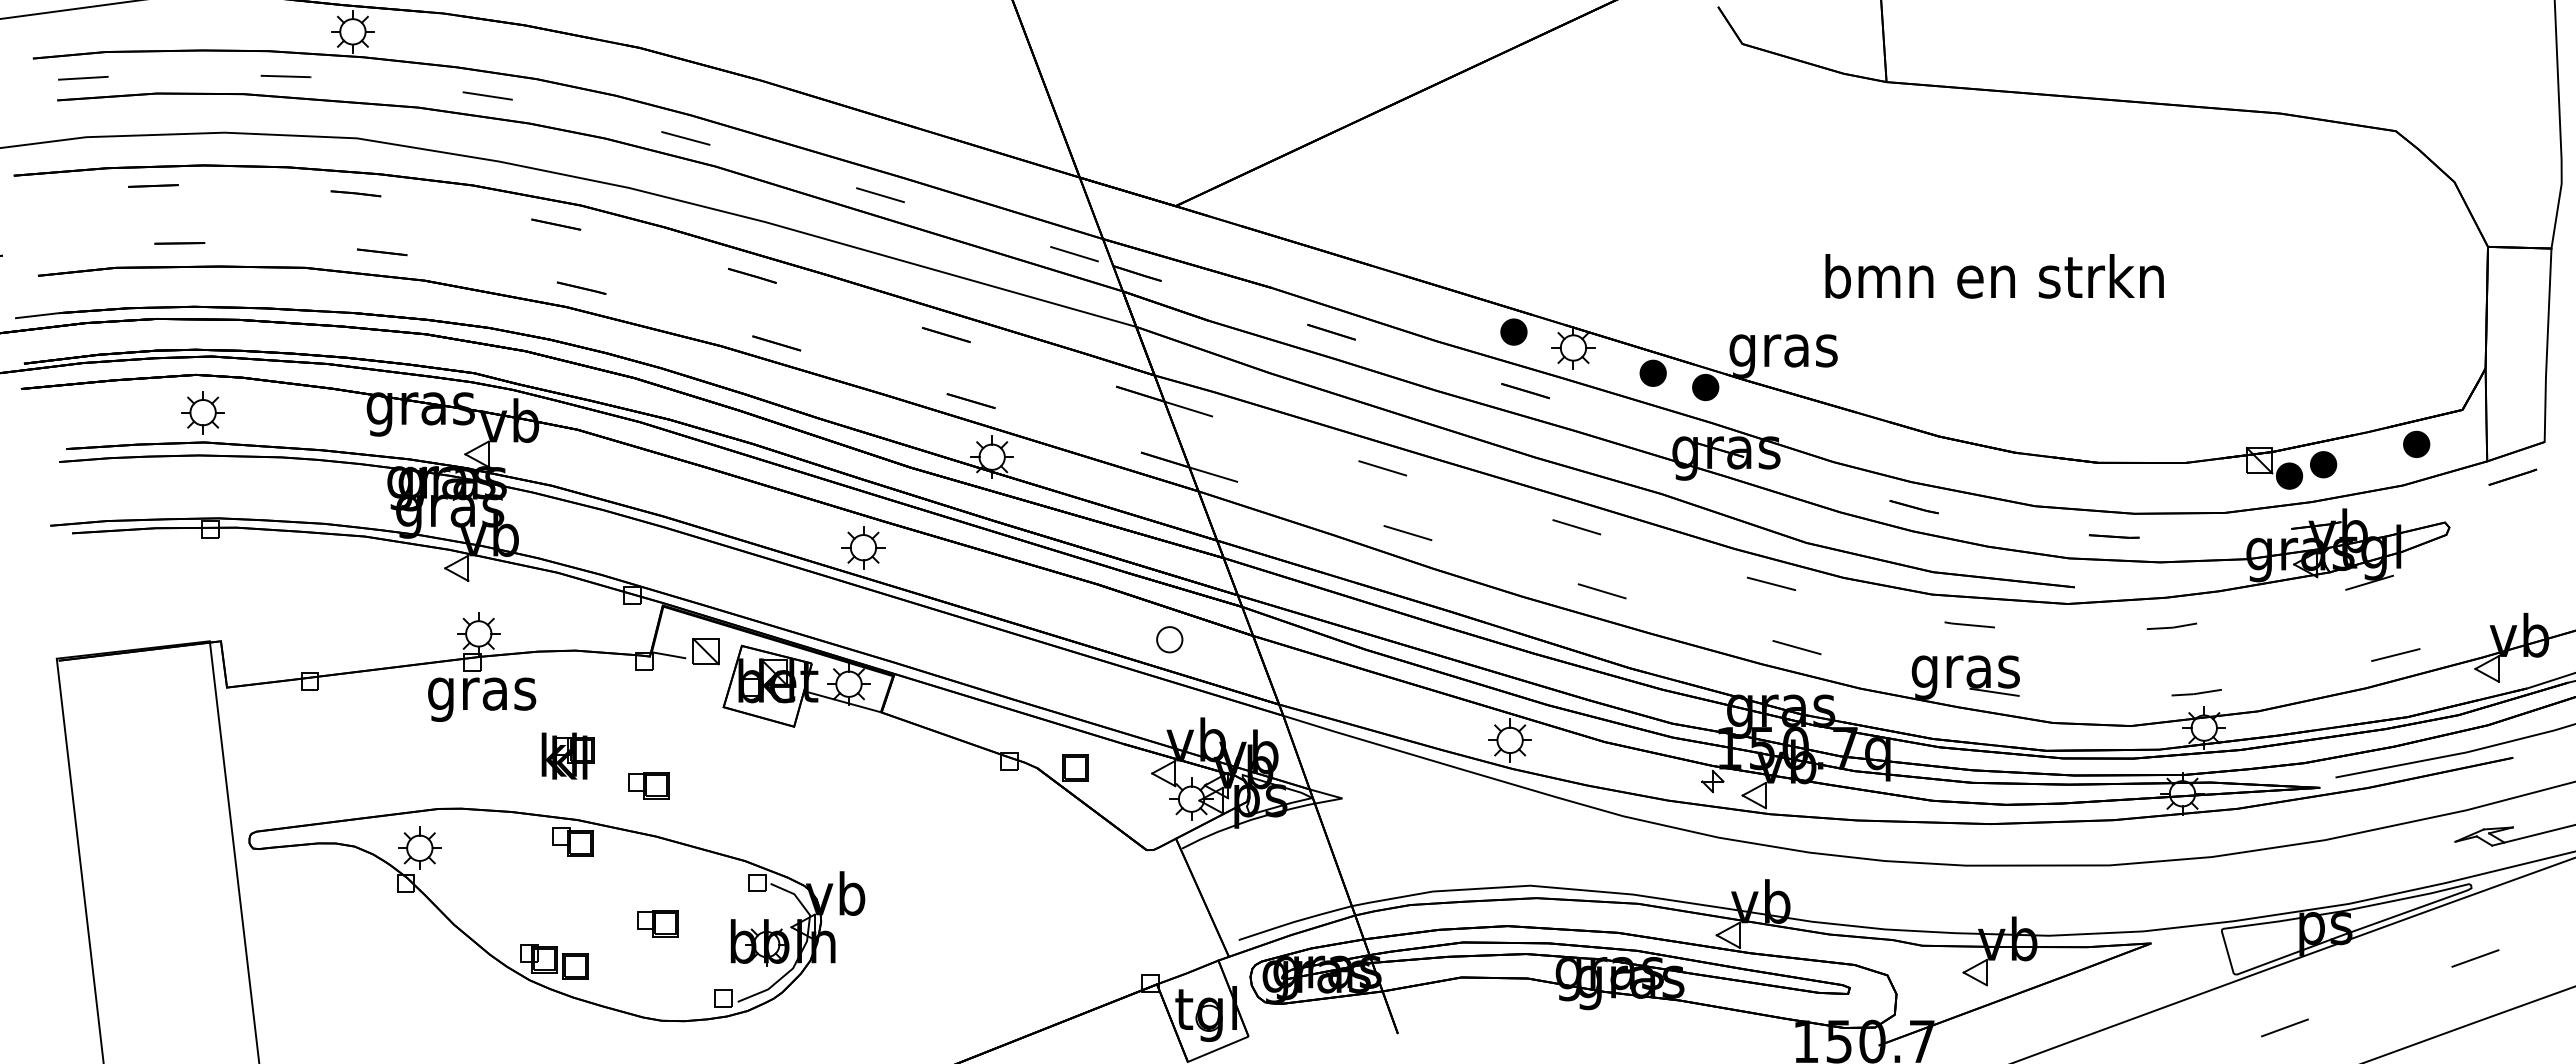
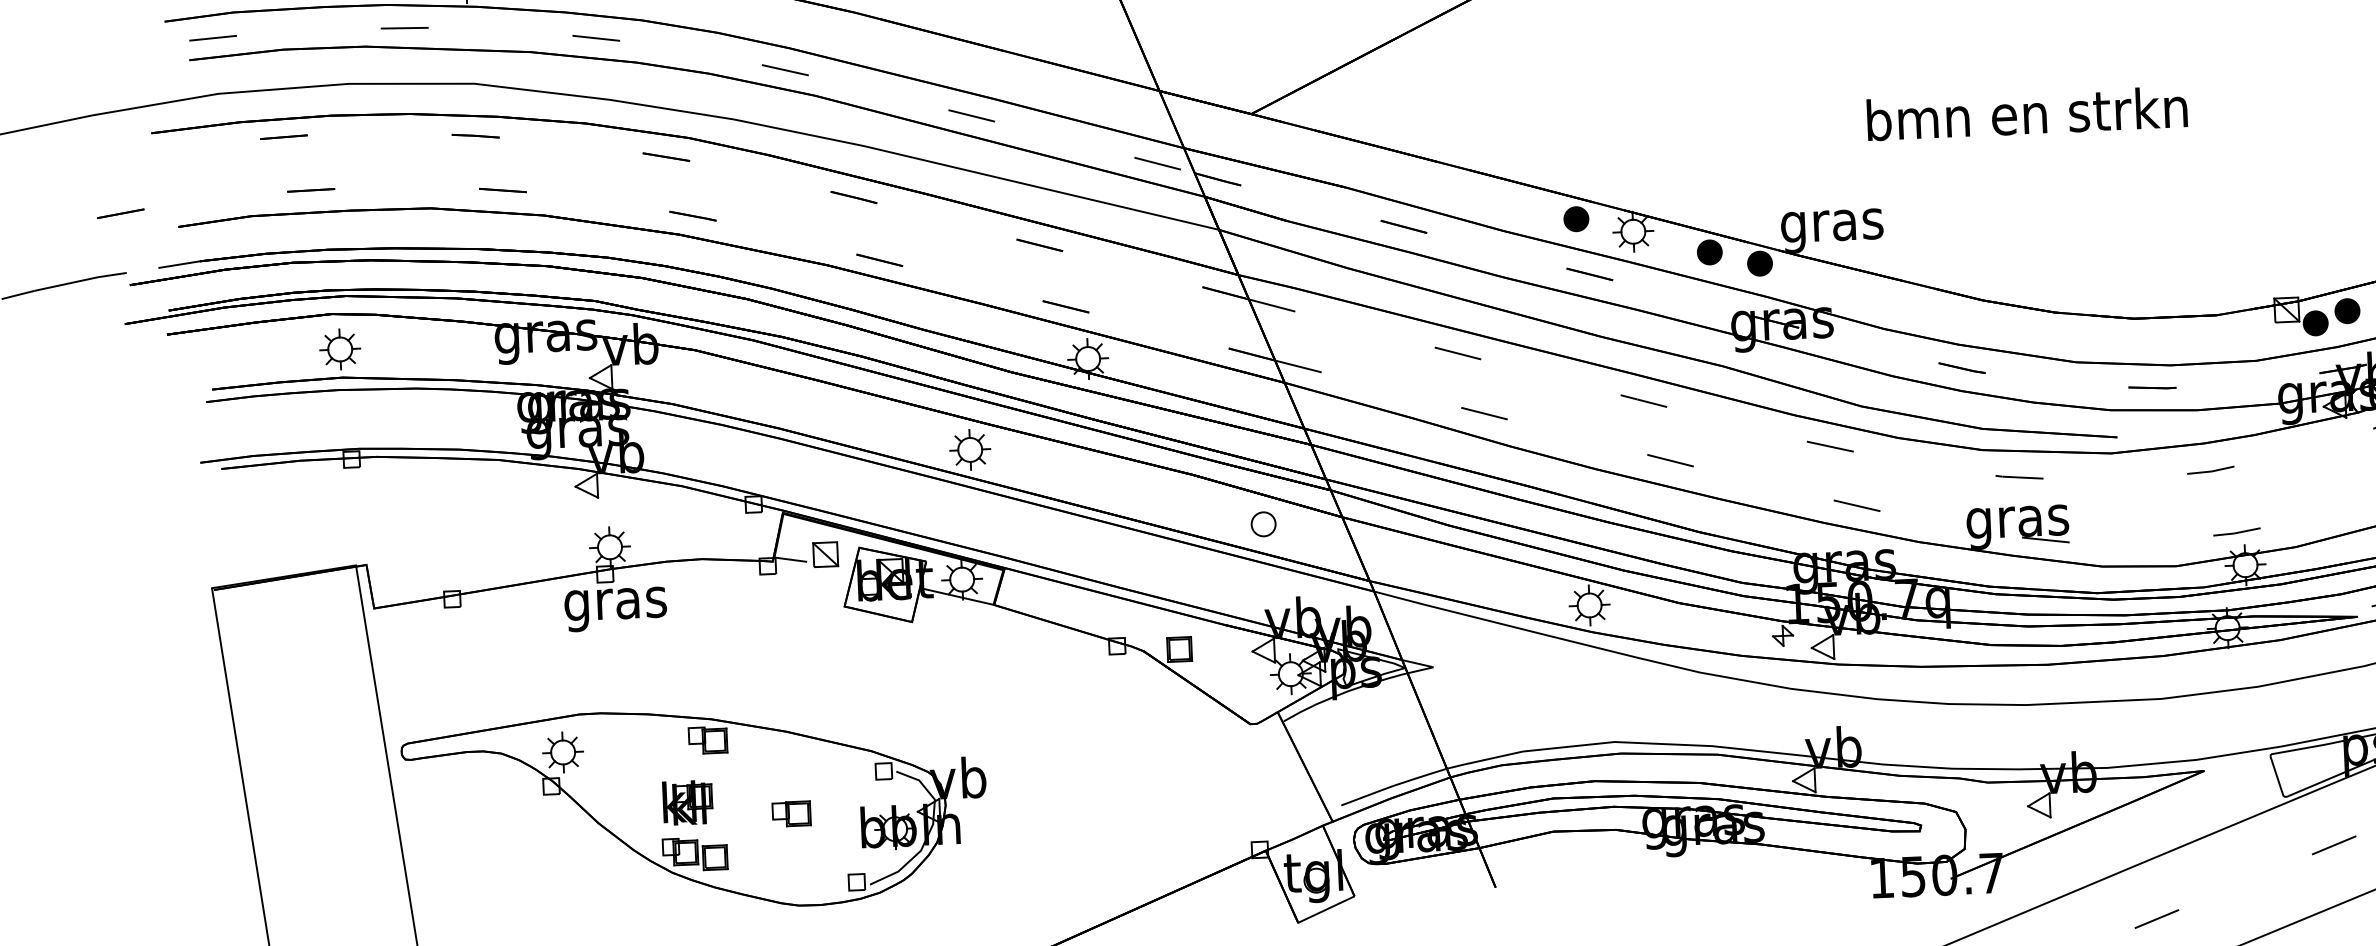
text: (1994, 276) -> (2027, 113), moved
part: (567, 755) -> (687, 802), moved
part: (648, 785) -> (776, 683), removed

